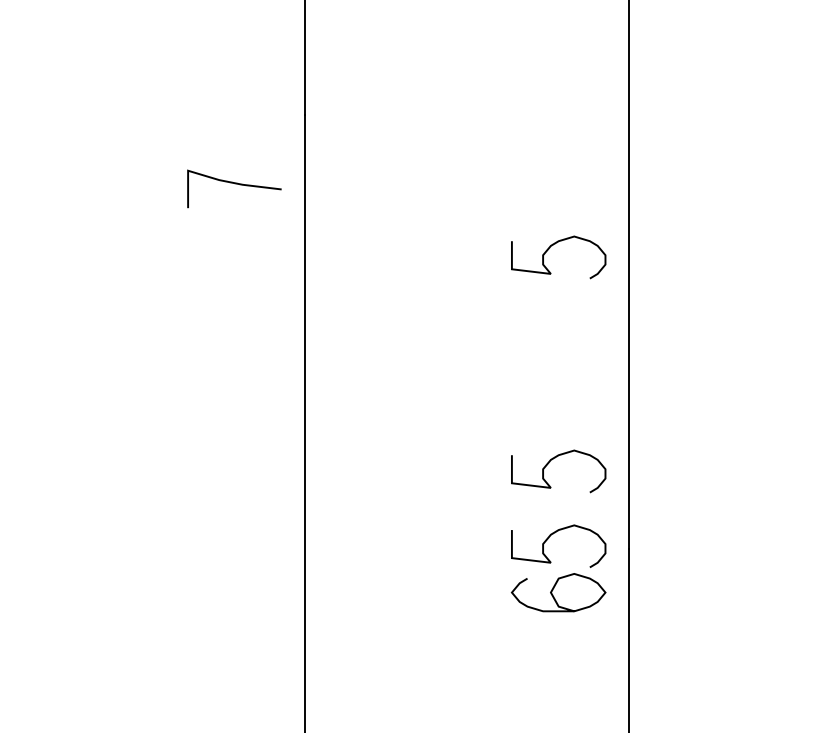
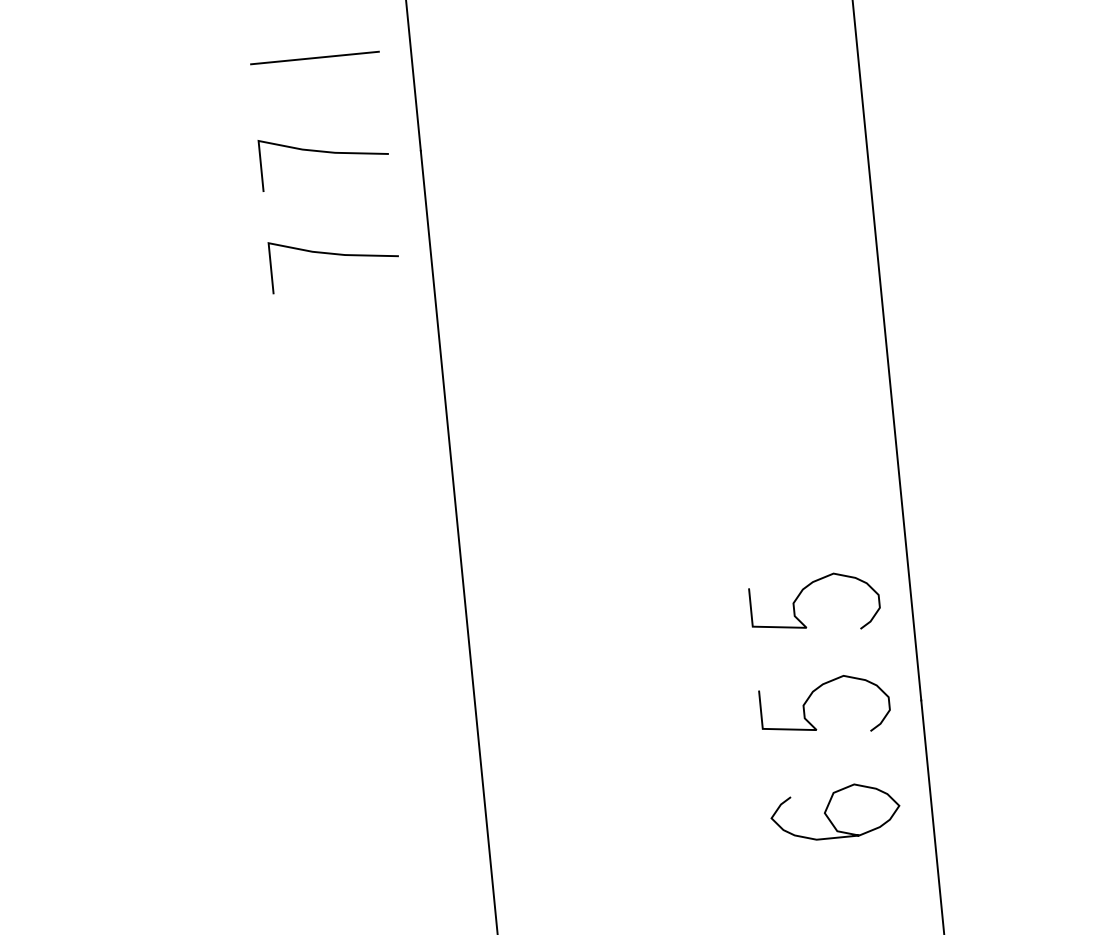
line: (234, 39) -> (314, 57), added
curve: (234, 109) -> (323, 153), added
curve: (549, 249) -> (772, 302), removed
curve: (553, 590) -> (828, 809), moved

